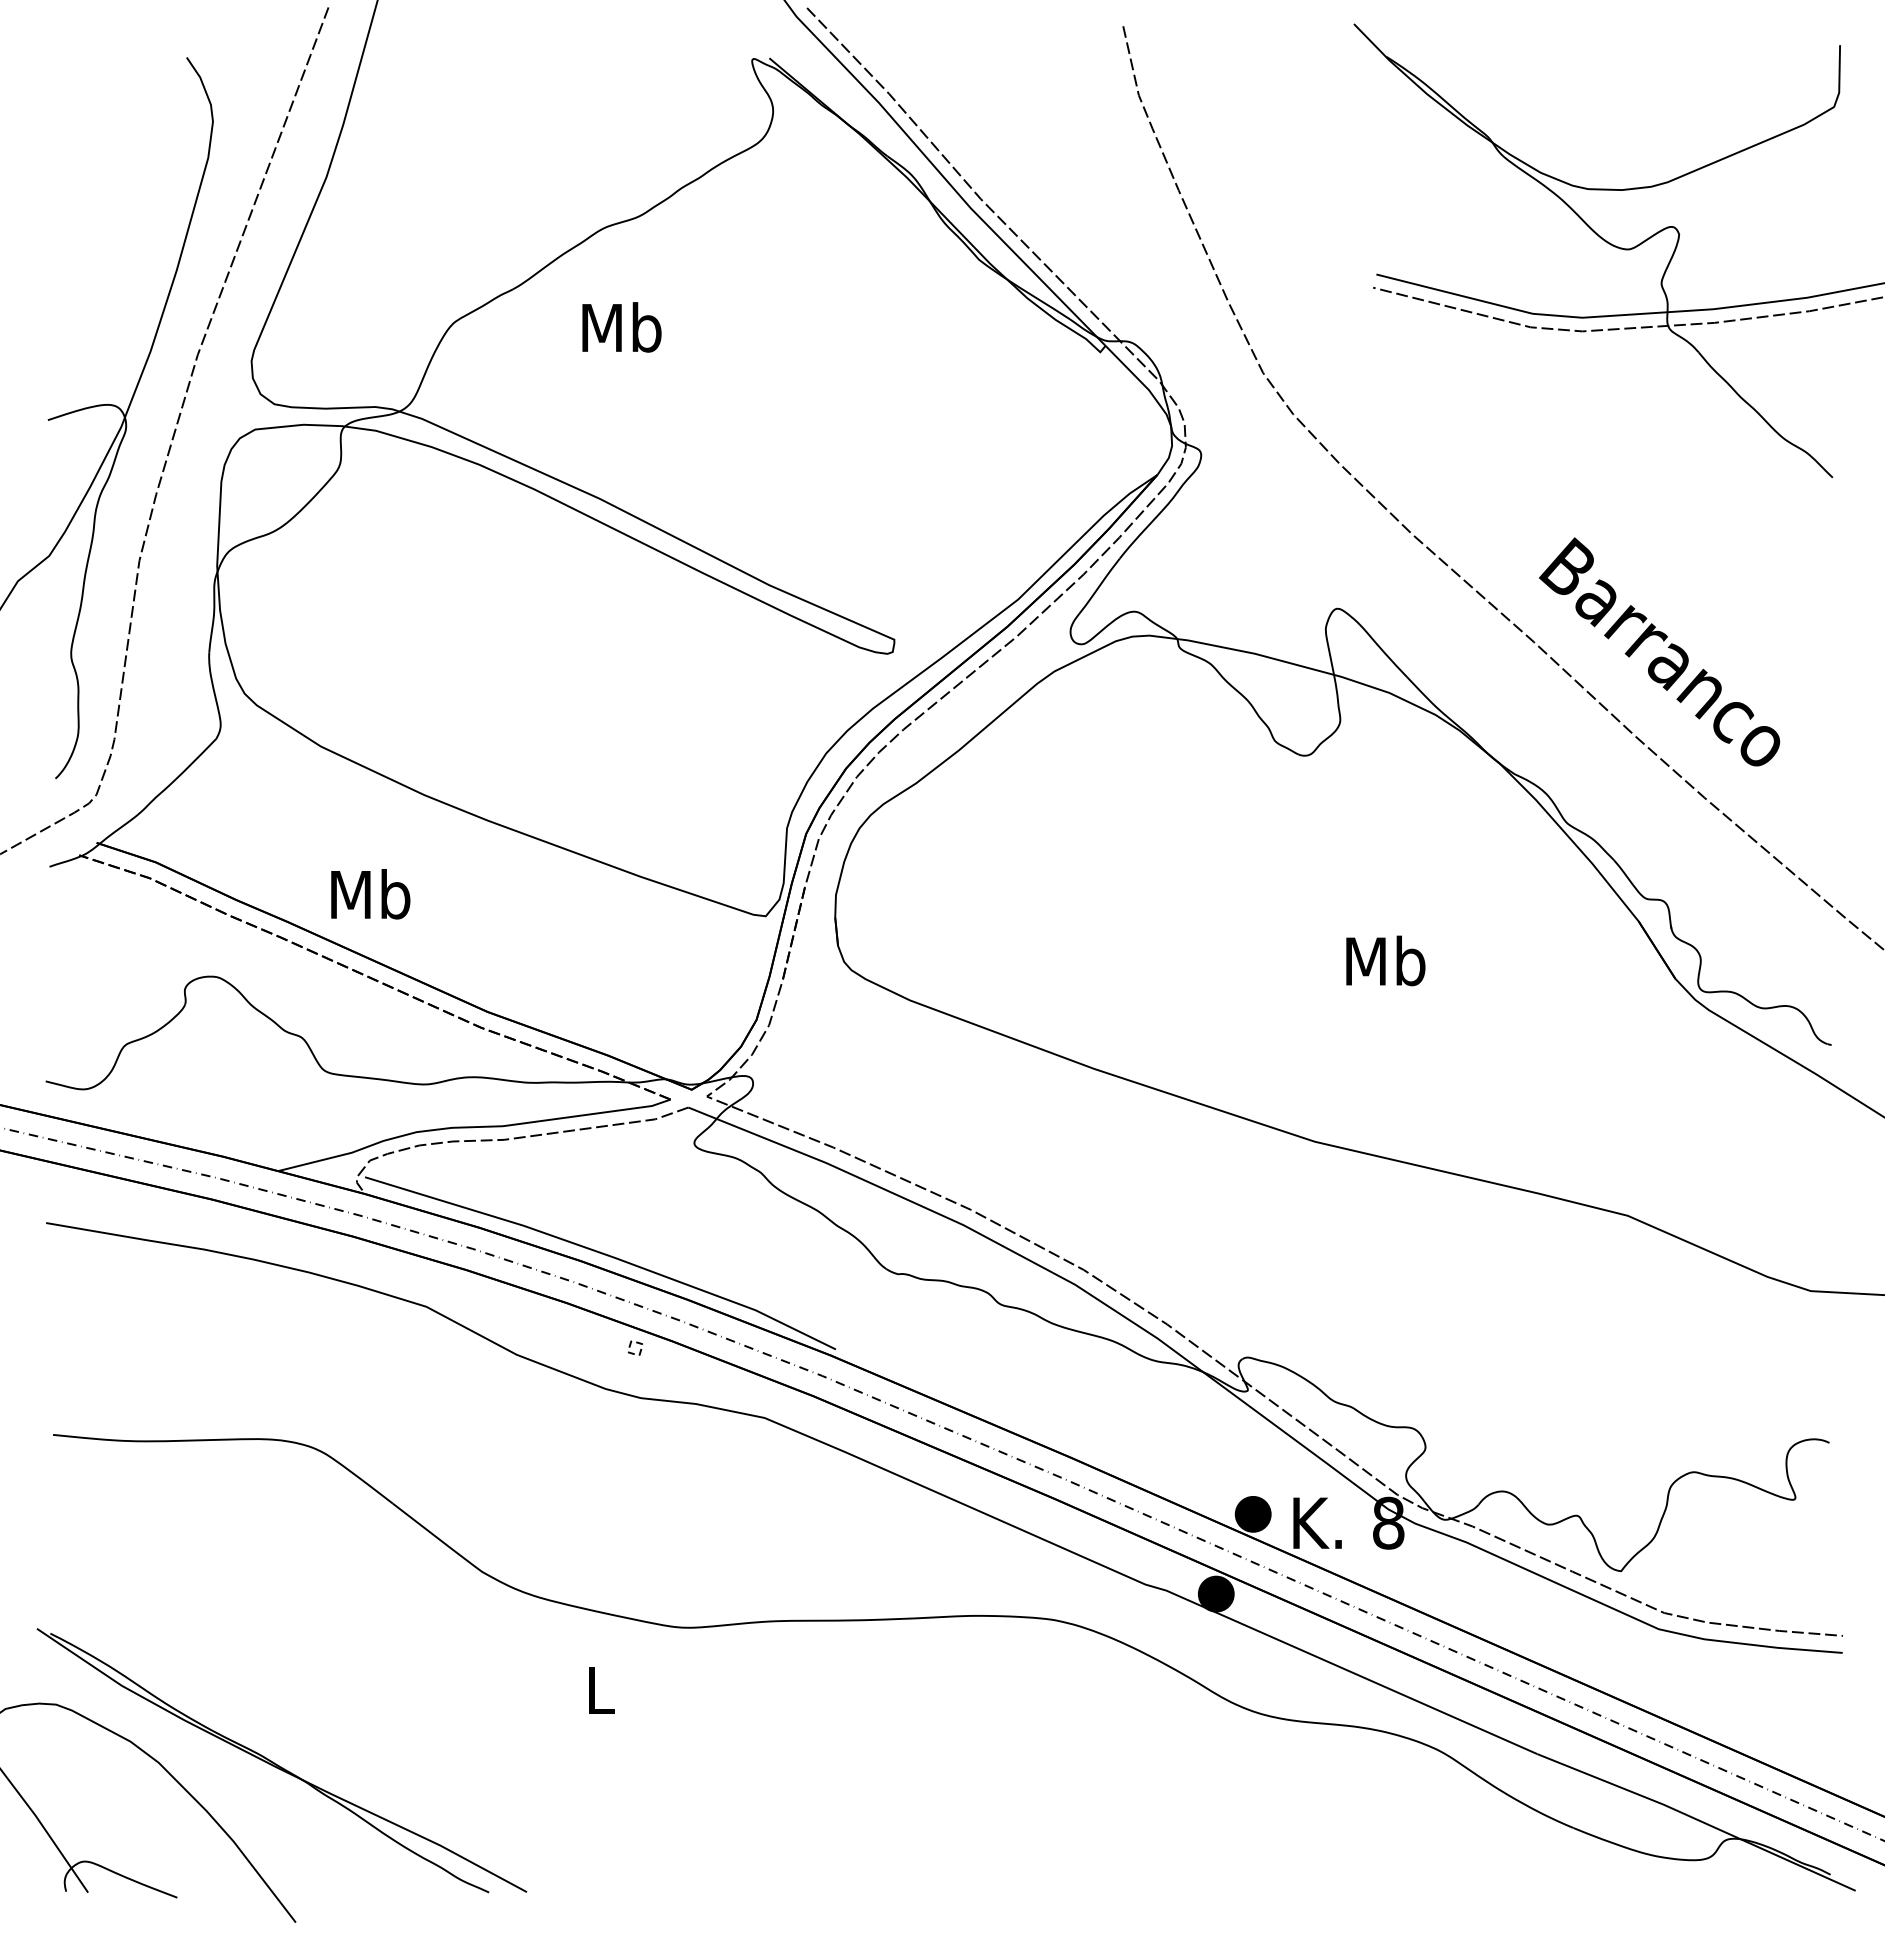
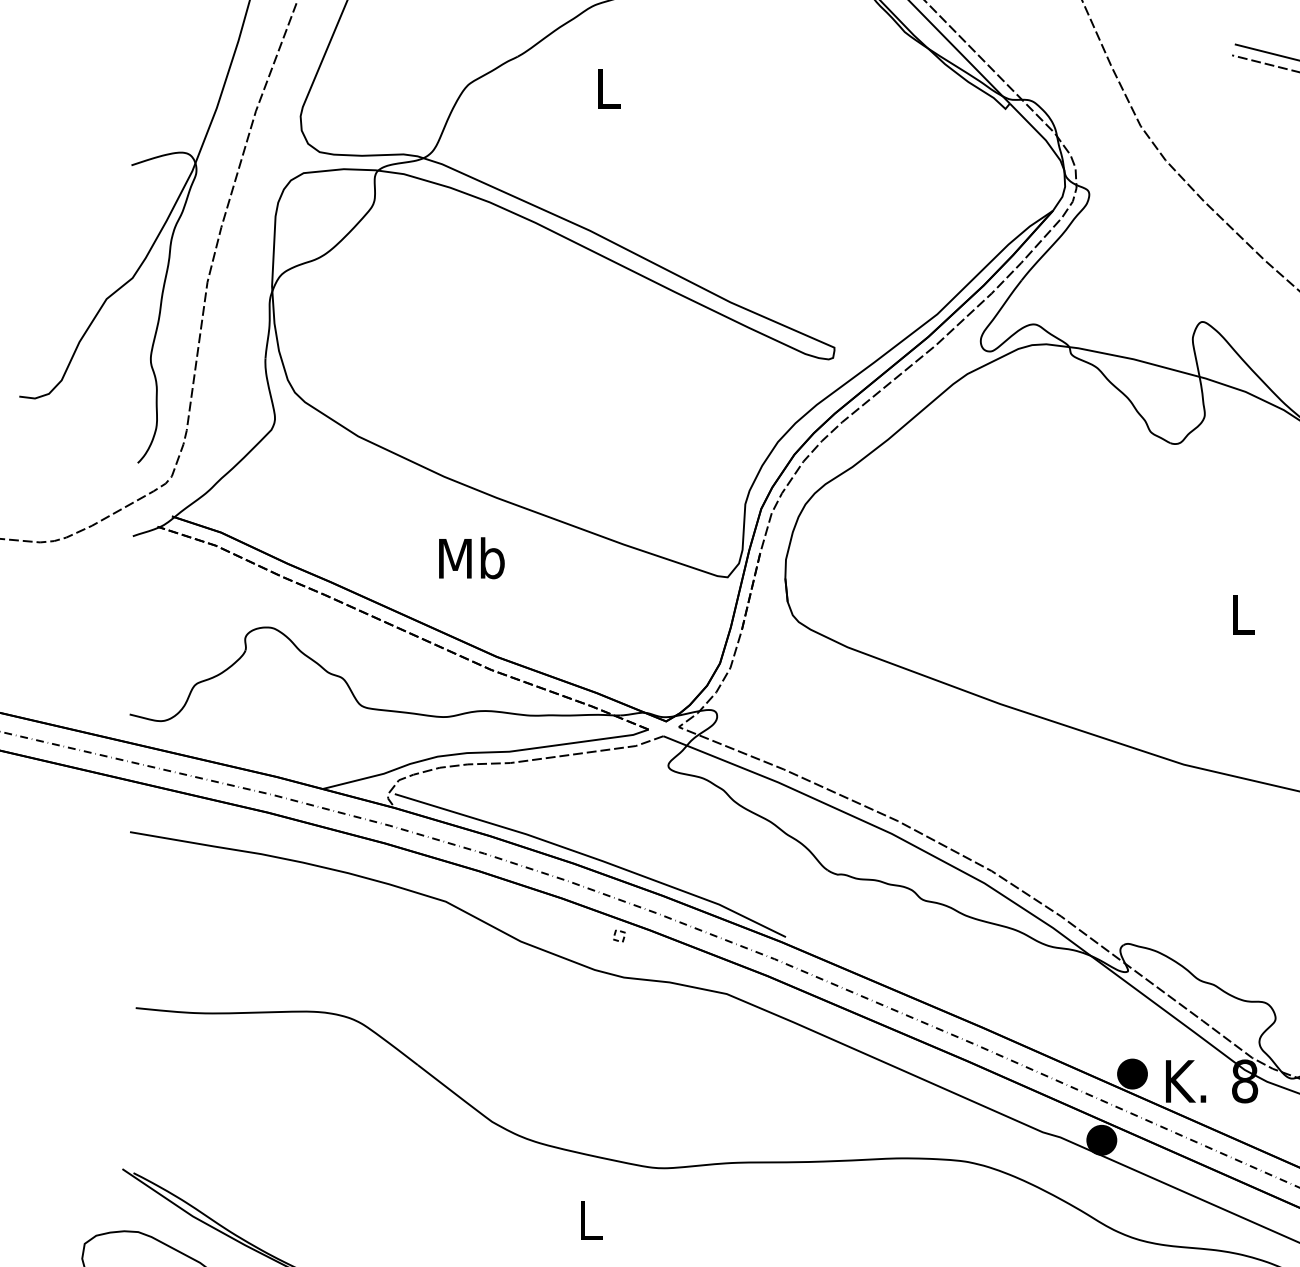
text: (621, 327) -> (607, 88), Mb -> L
text: (370, 894) -> (471, 558), moved
text: (1385, 960) -> (1242, 614), Mb -> L

